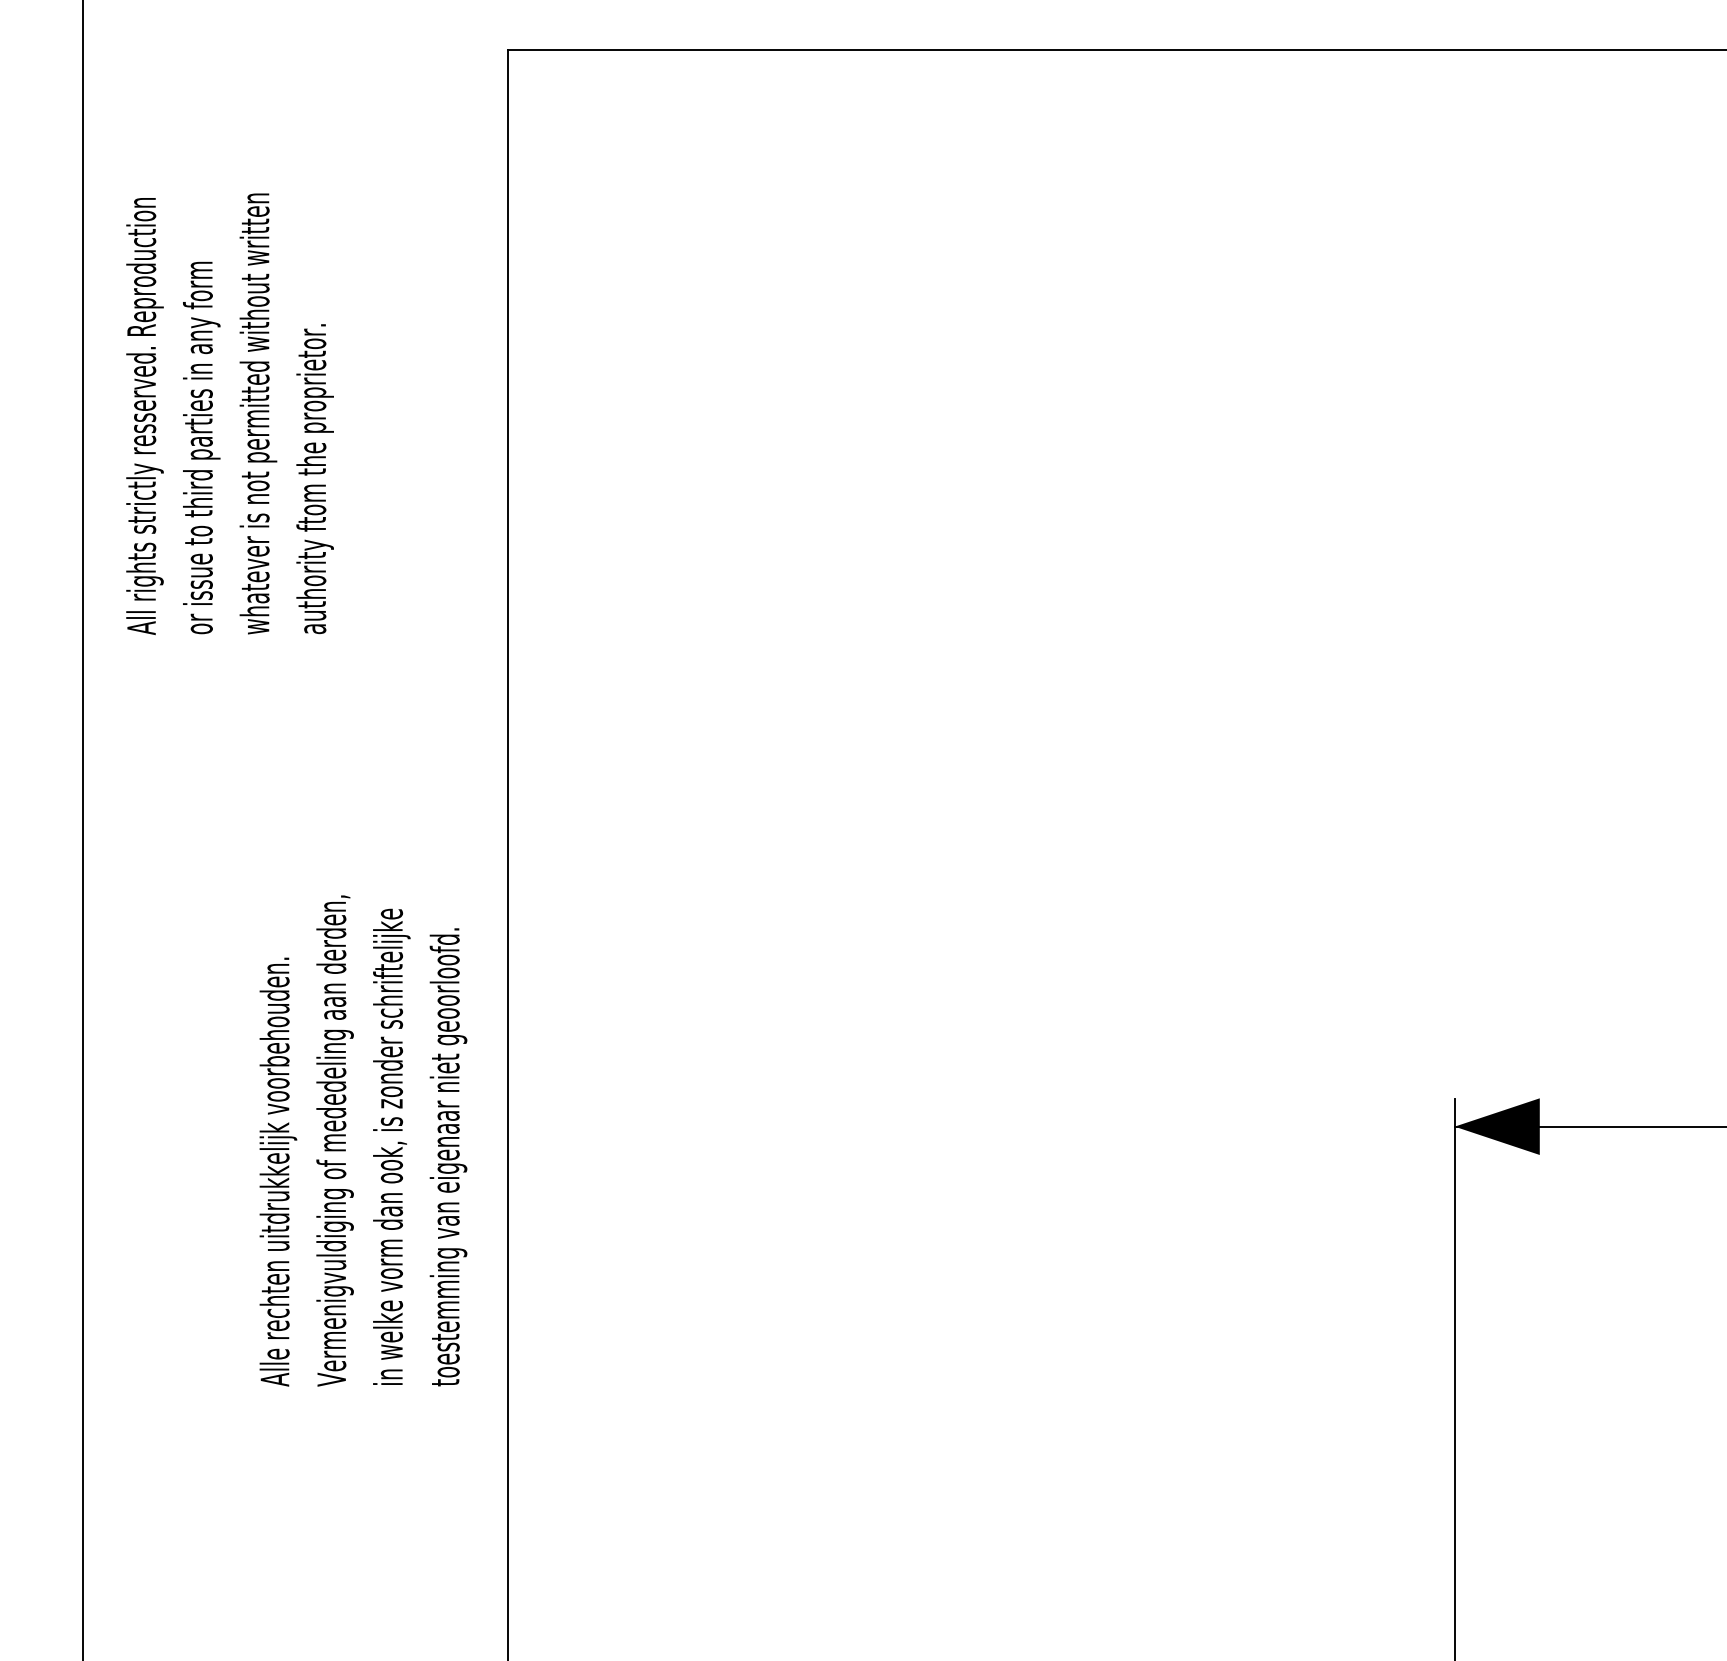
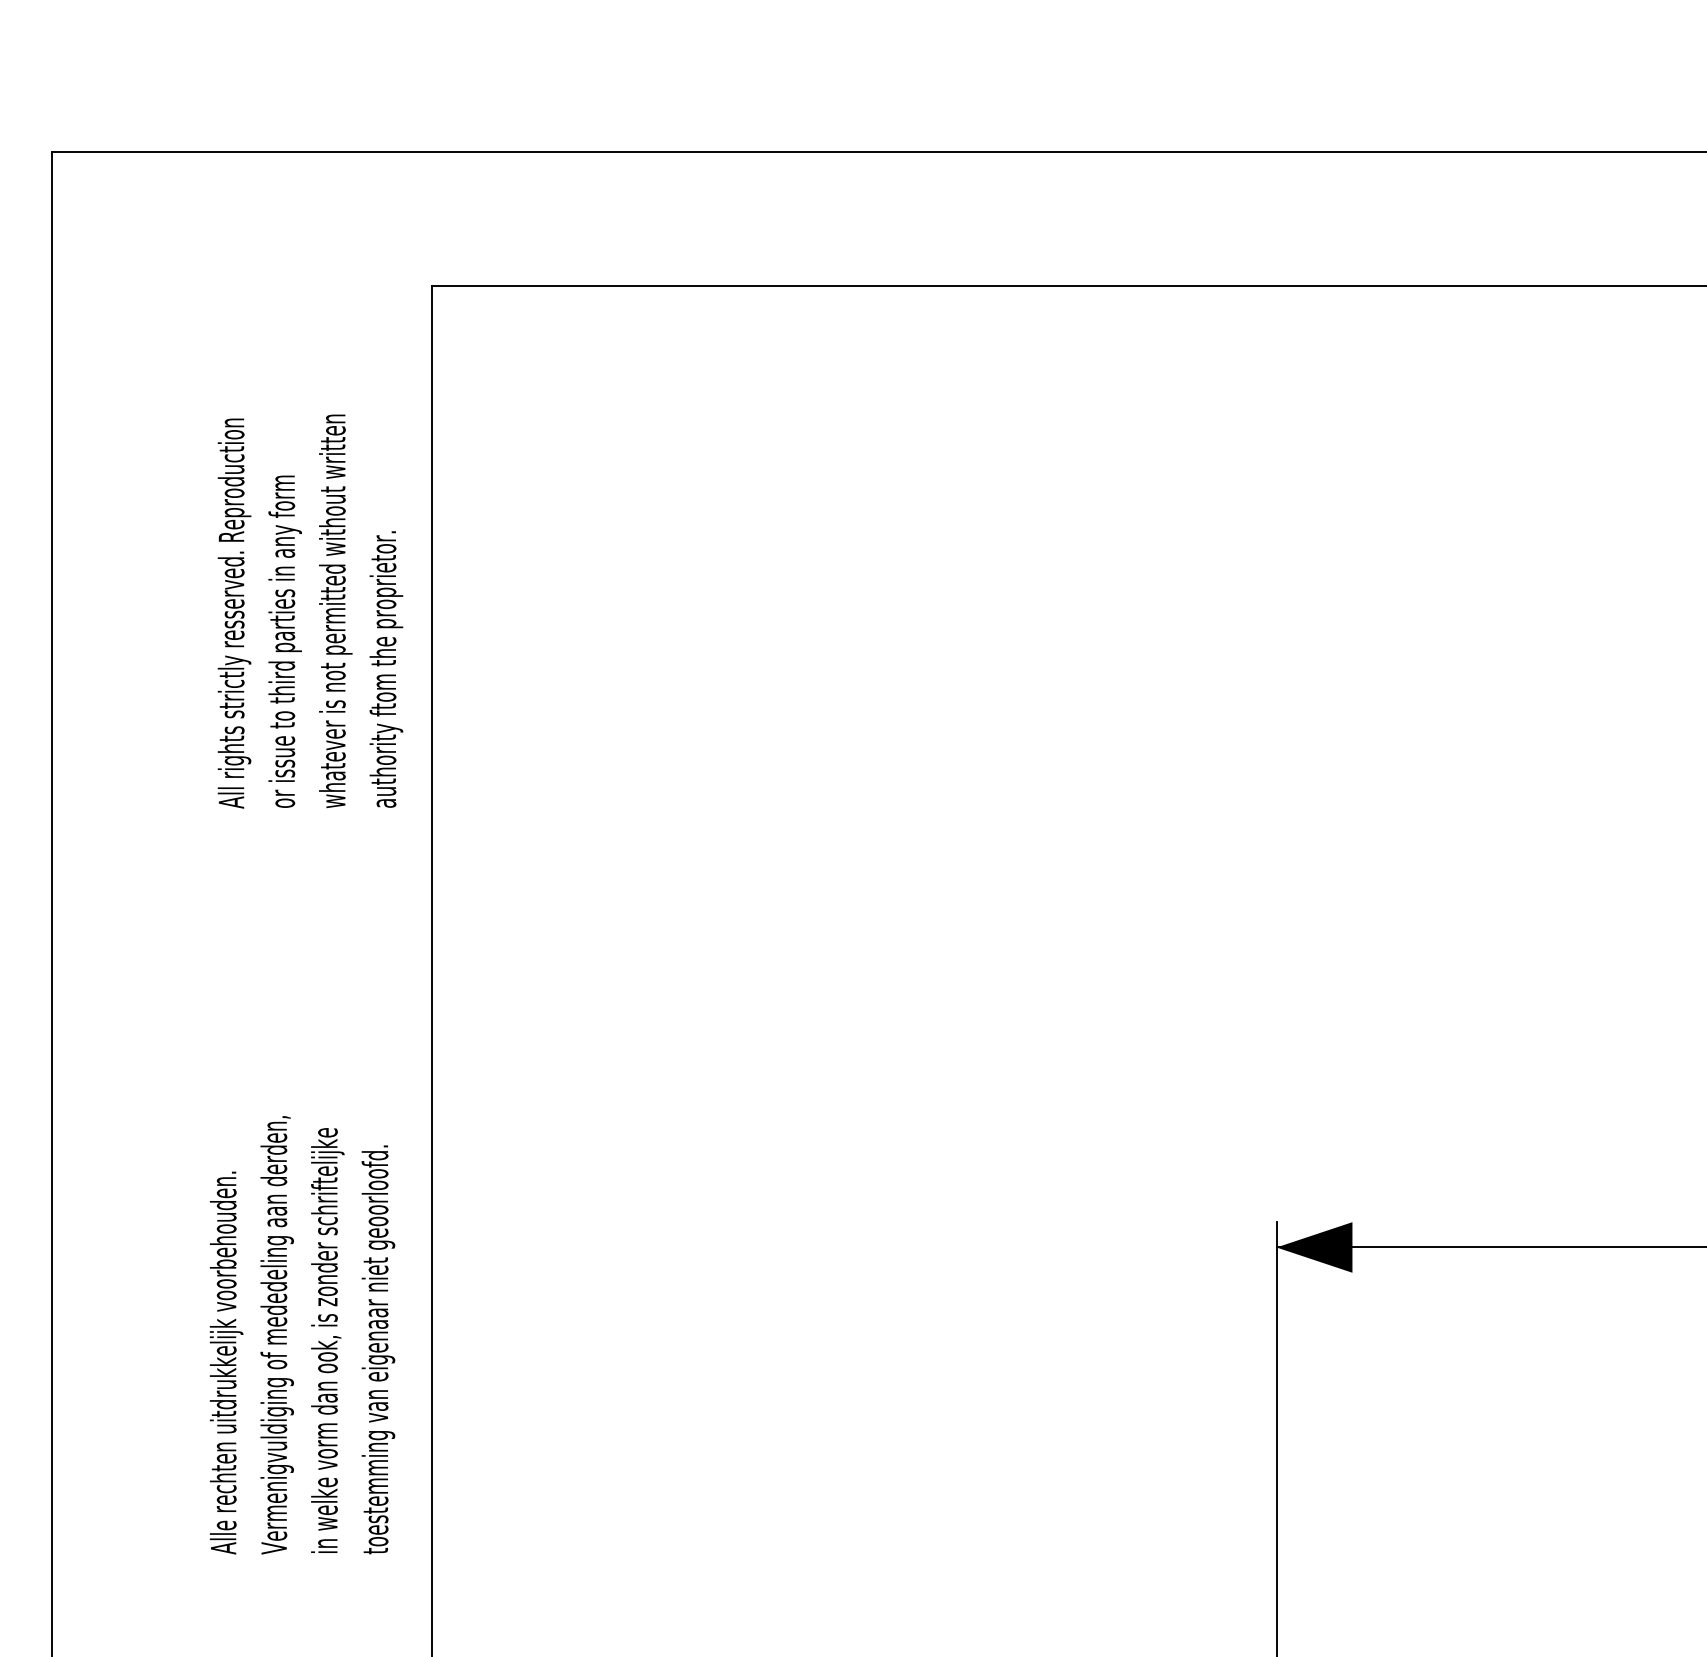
text: (230, 414) -> (310, 611), moved
text: (363, 1141) -> (302, 1335), moved

